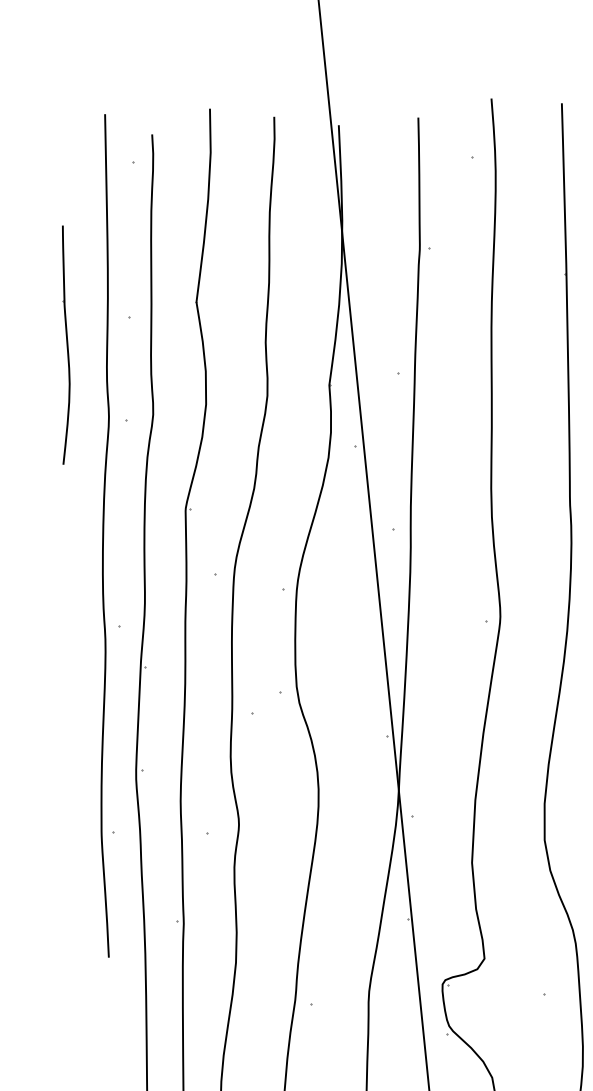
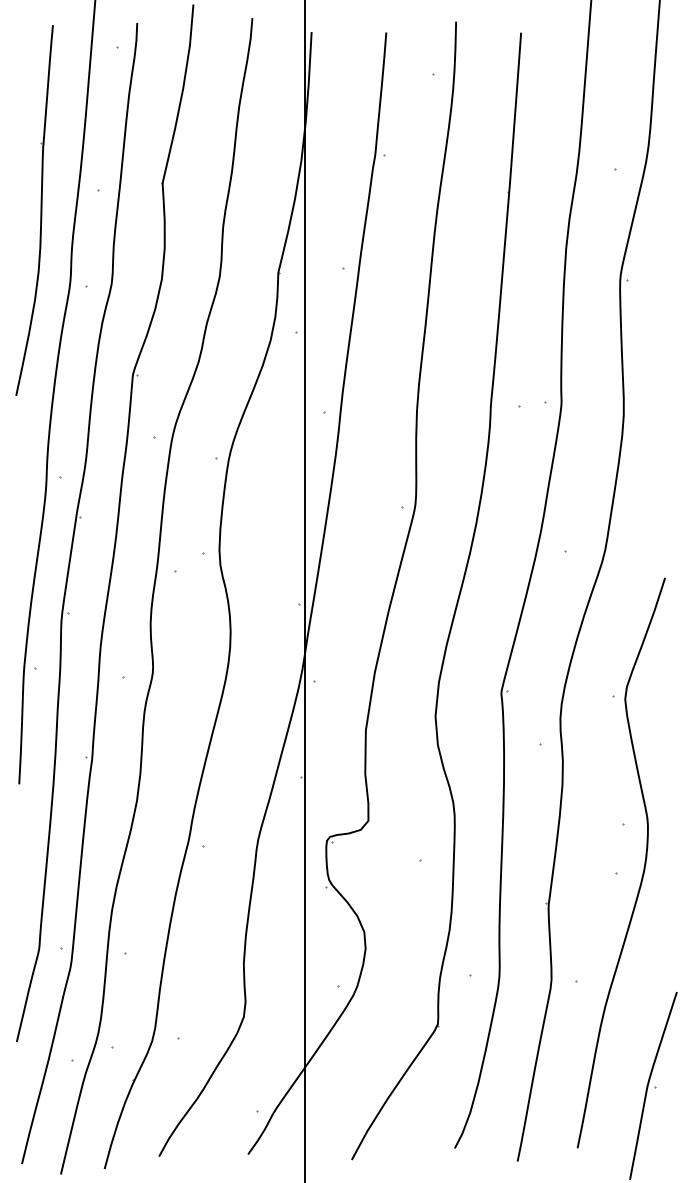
part: (63, 345) -> (34, 210), size x1.67

